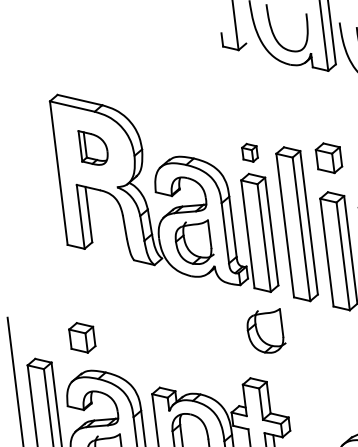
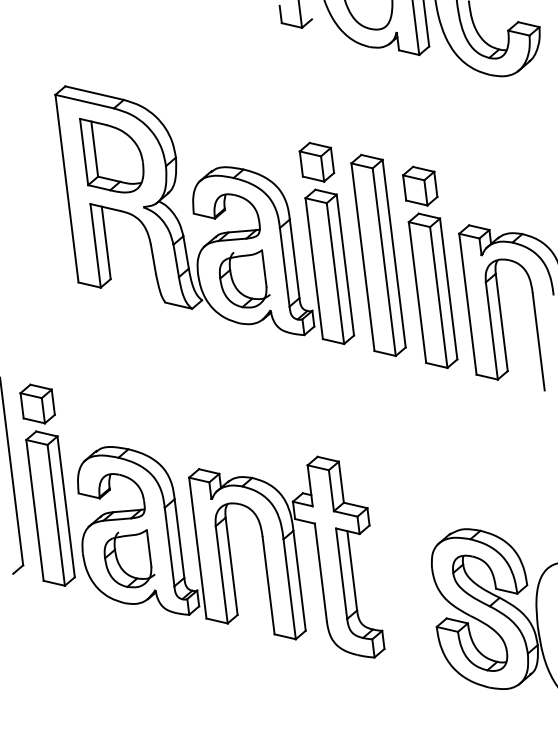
part: (92, 147) -> (111, 155), size x1.67
part: (249, 152) -> (316, 161), size x1.67
part: (329, 157) -> (420, 185), moved
part: (266, 330) -> (338, 394), removed
part: (82, 337) -> (37, 403), moved

